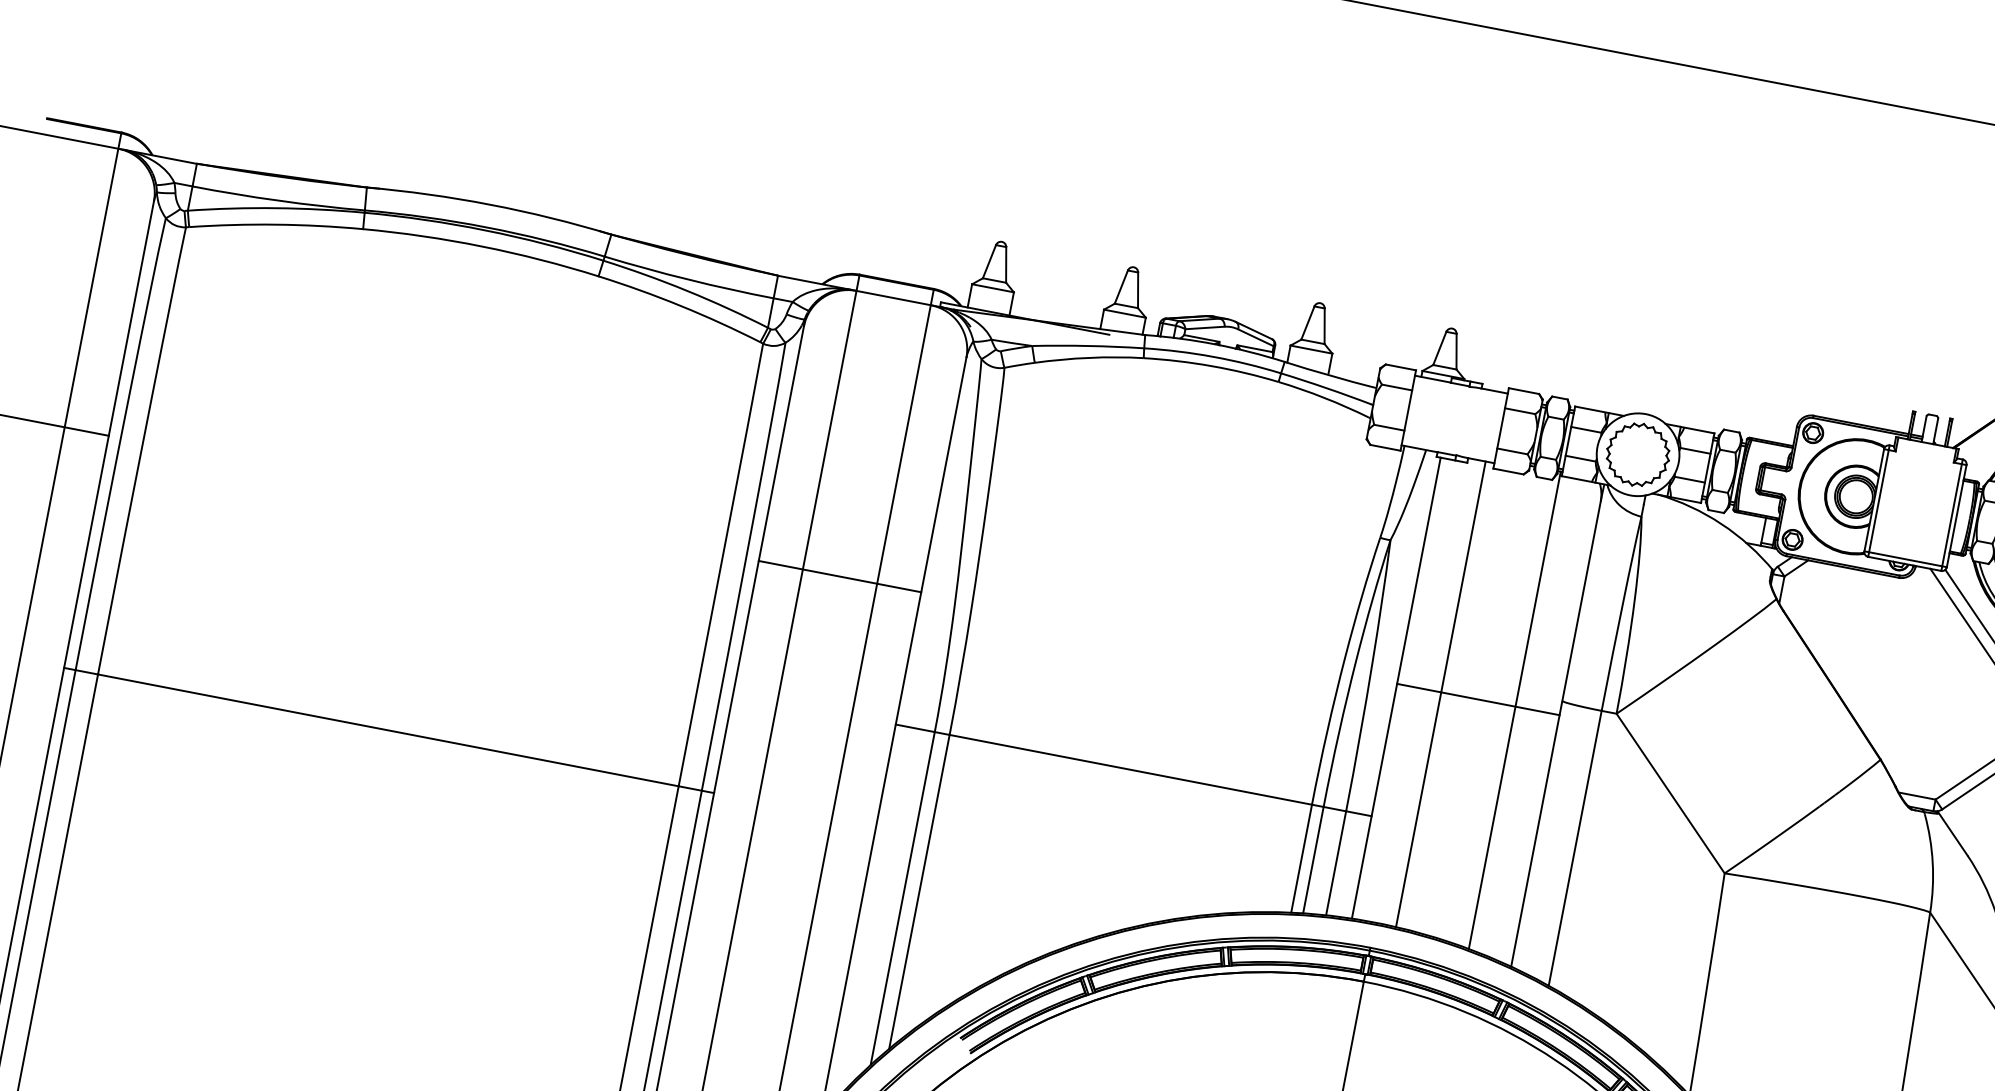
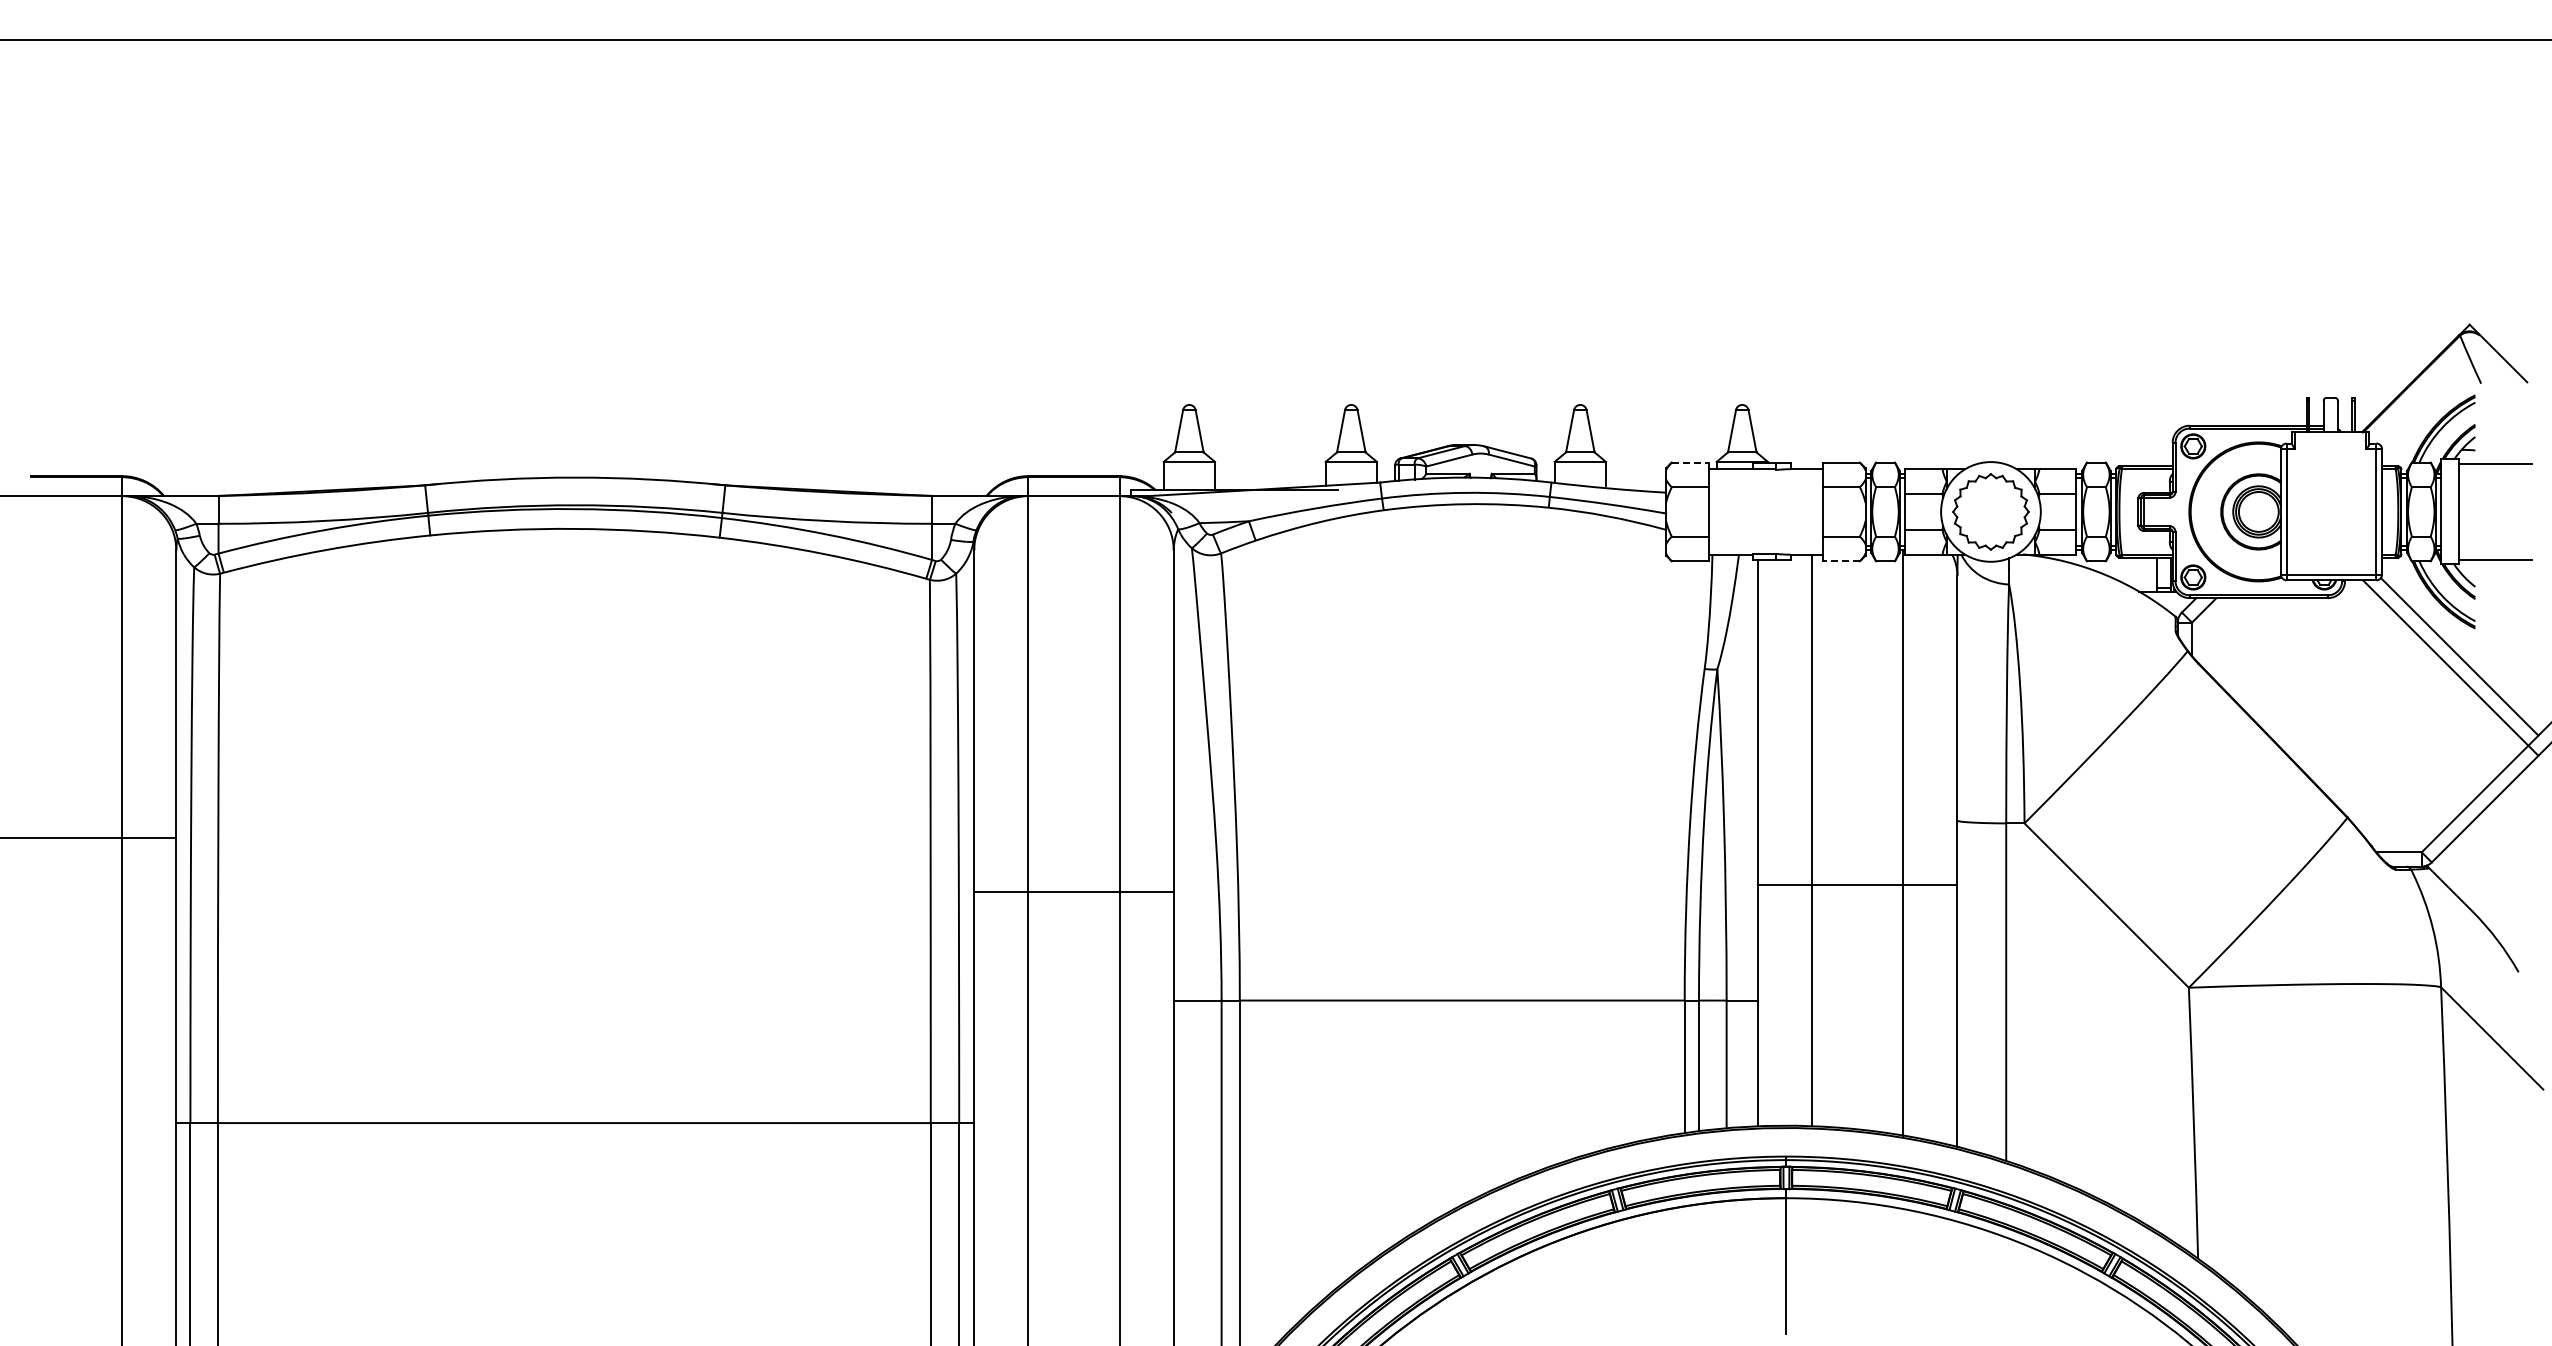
line: (1401, 367) -> (1690, 462), solid -> dashed
line: (1508, 471) -> (1841, 561), solid -> dashed
line: (839, 576) -> (1073, 892), moved
line: (1478, 699) -> (1857, 885), moved

